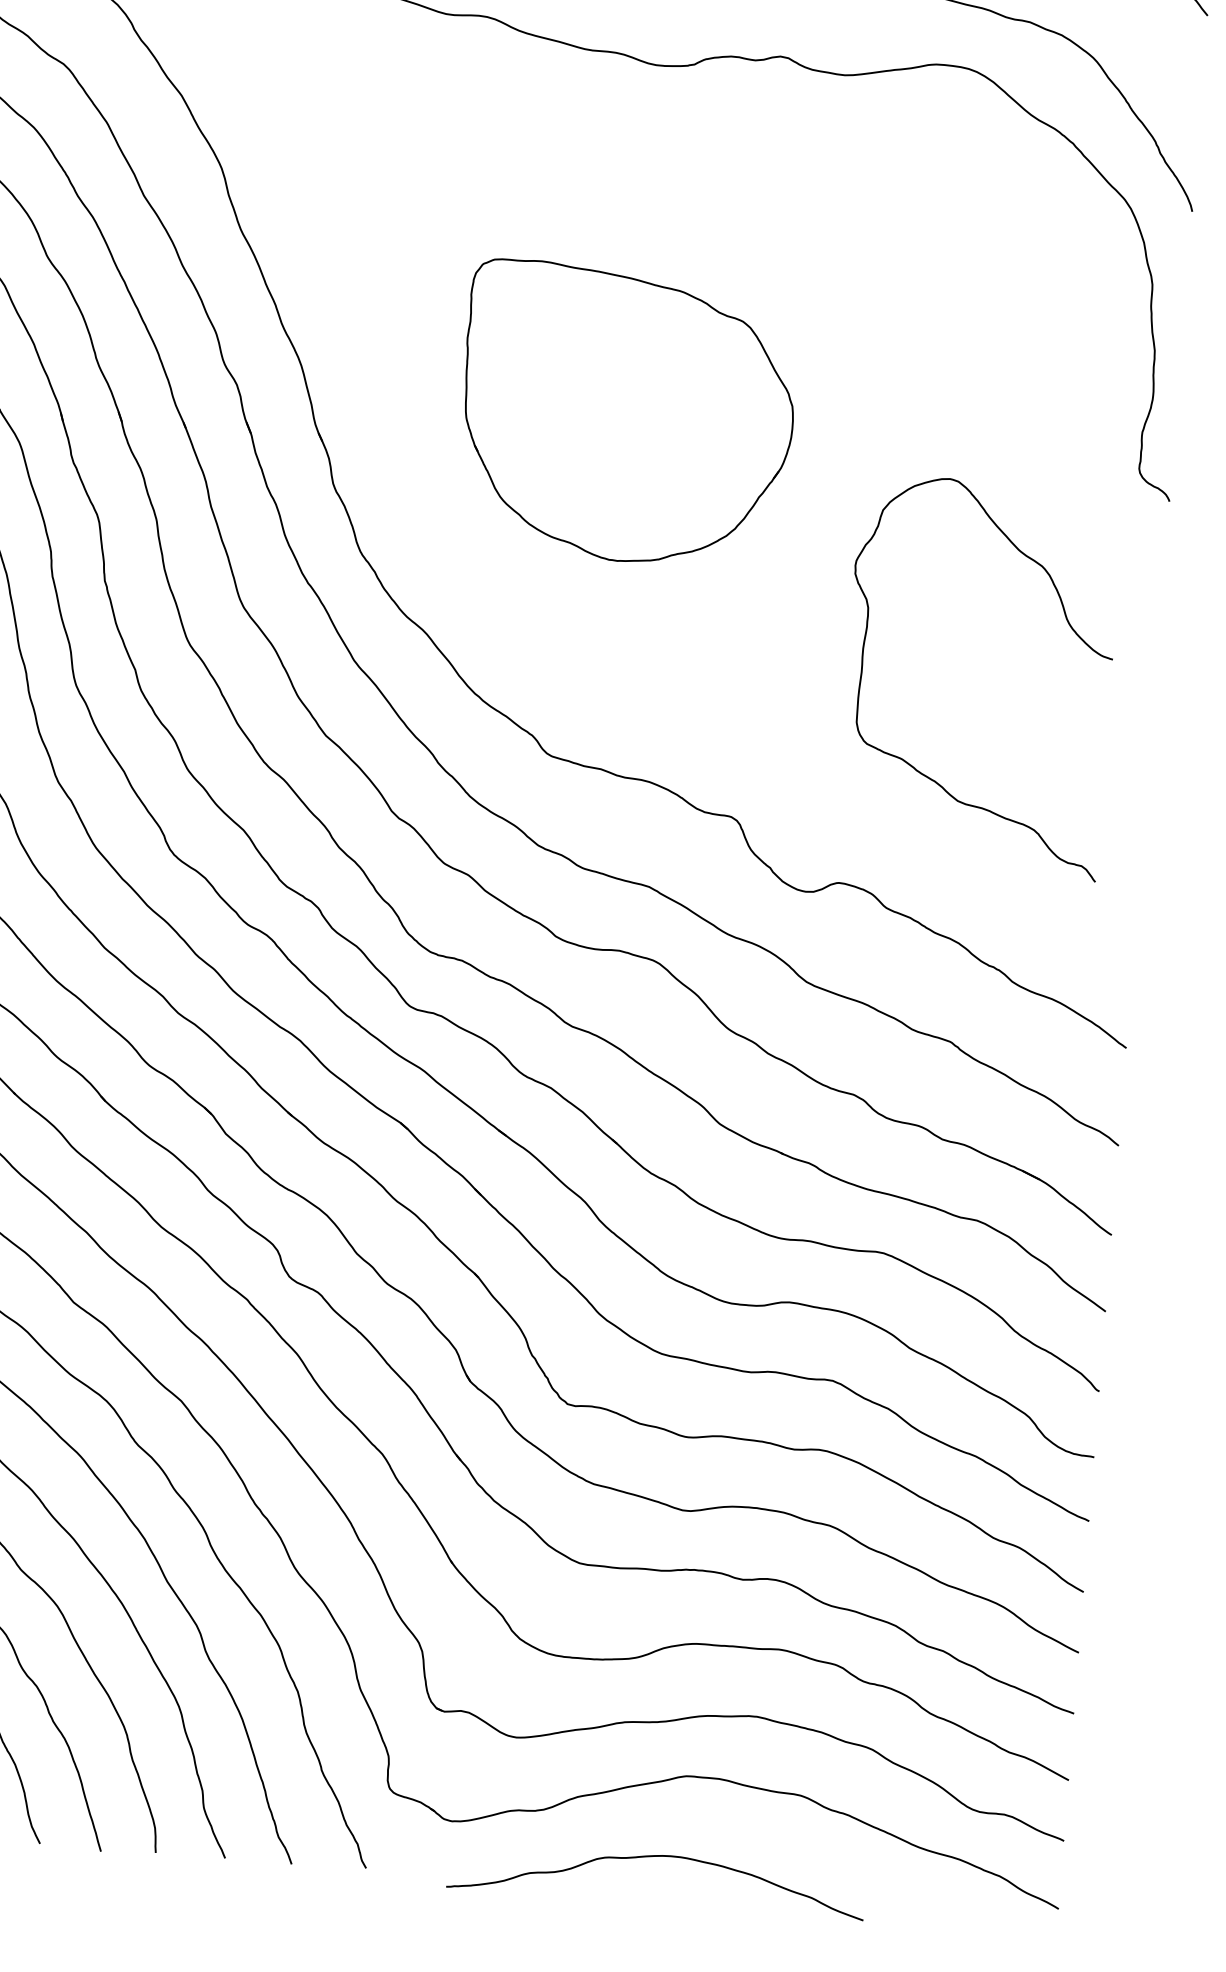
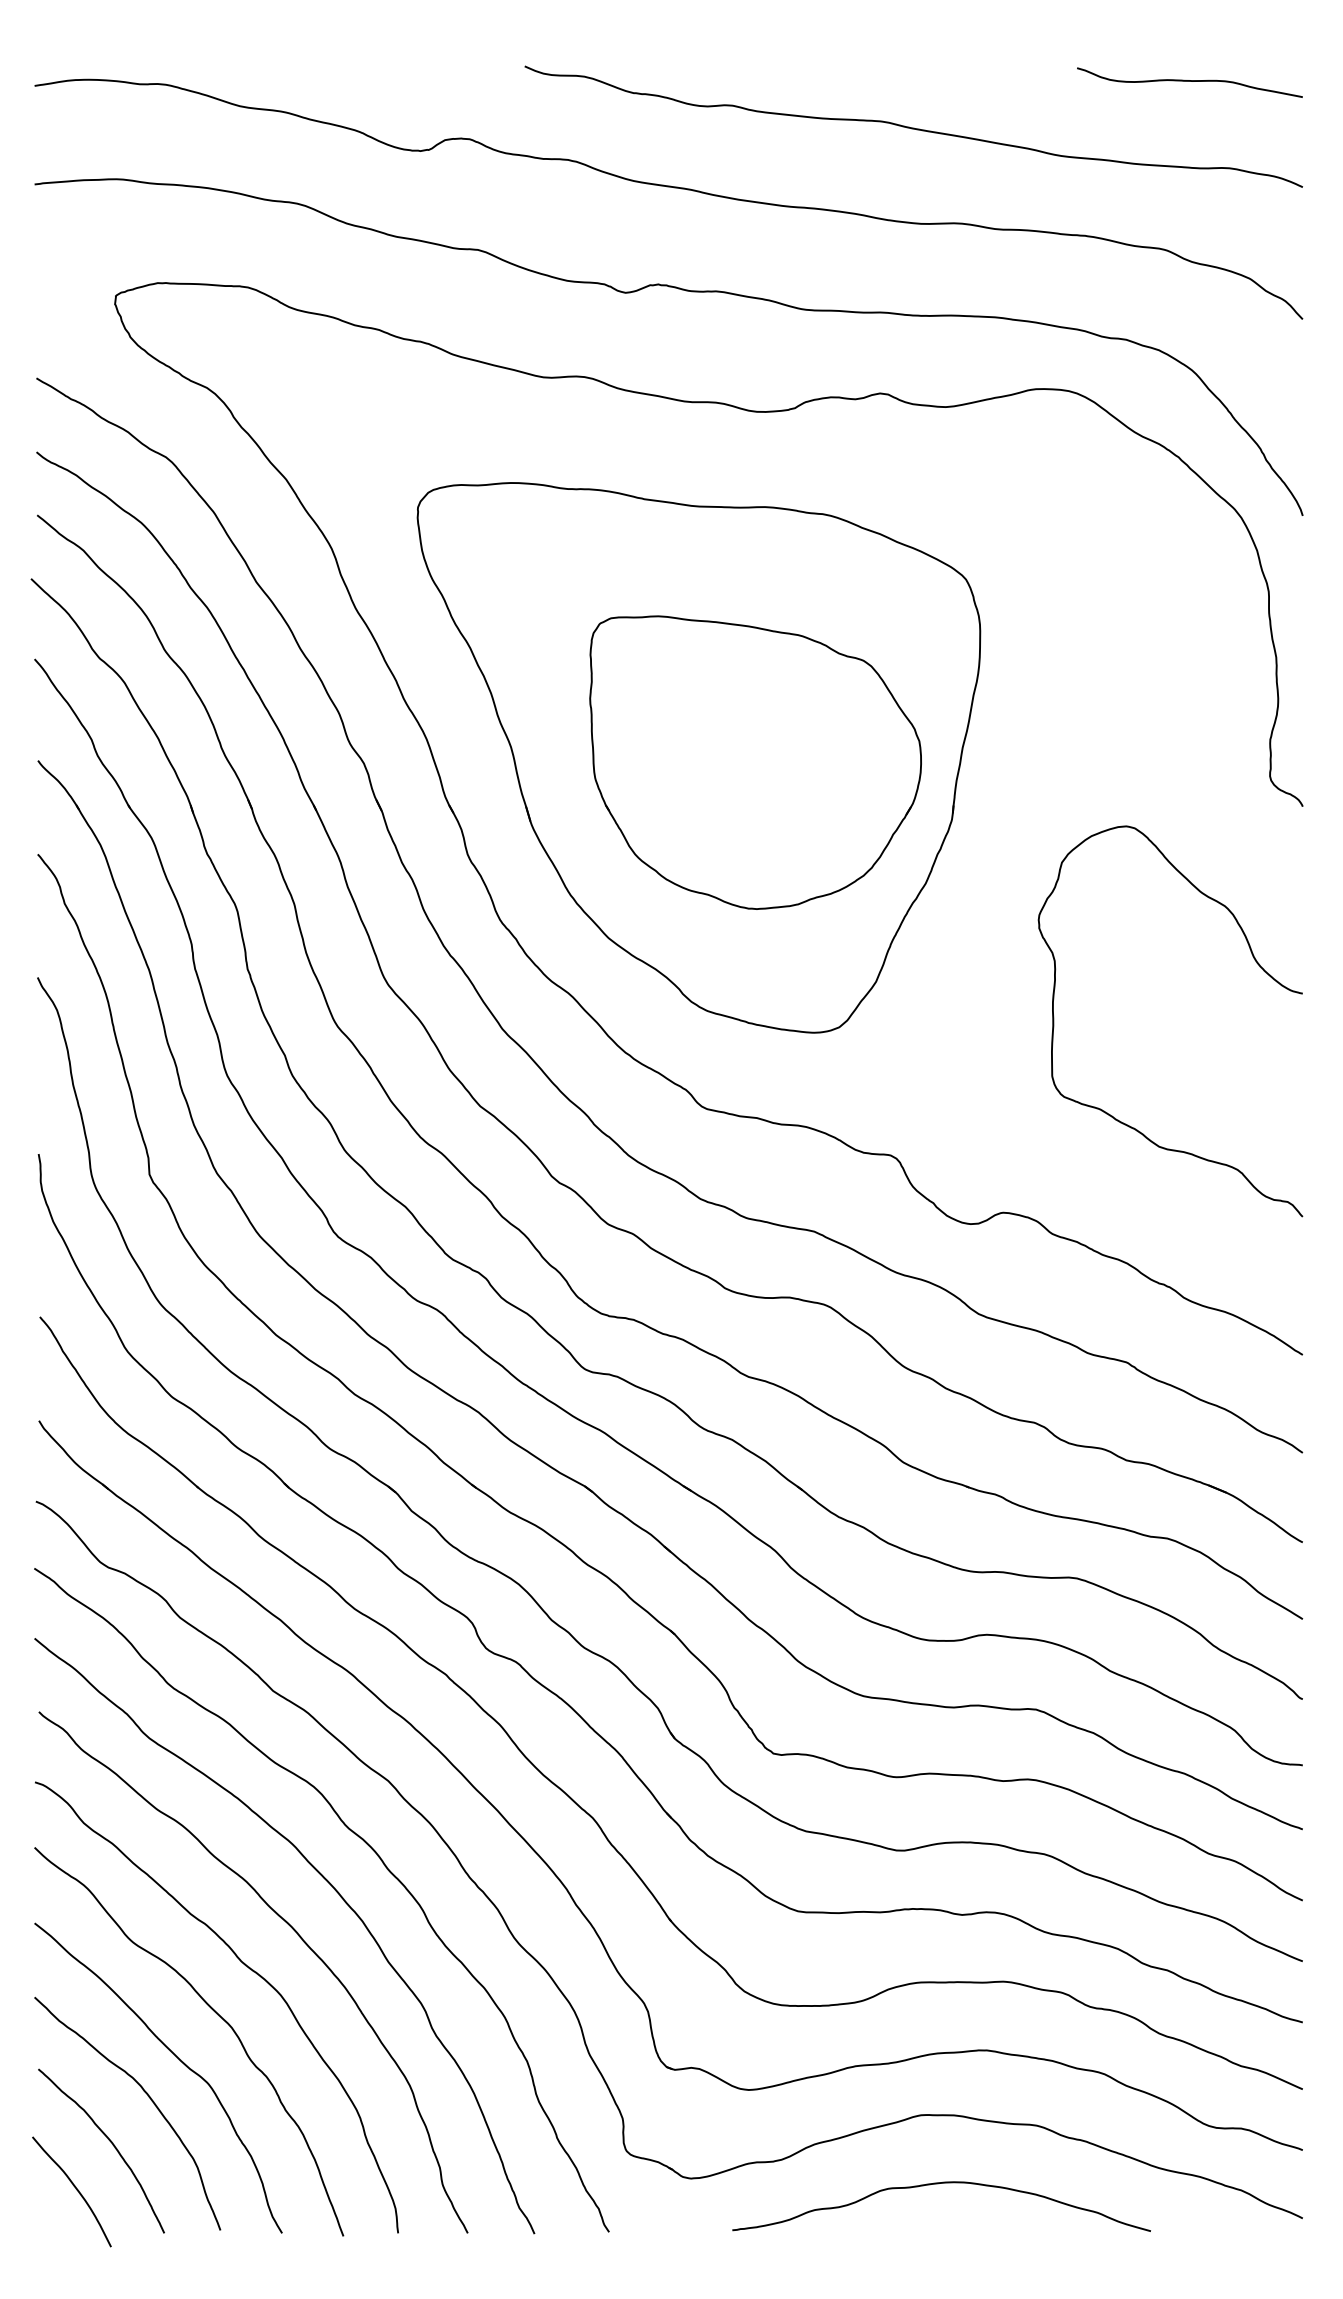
part: (570, 405) -> (698, 757), added
curve: (1069, 625) -> (1256, 963), moved
curve: (655, 1857) -> (938, 2184), moved

